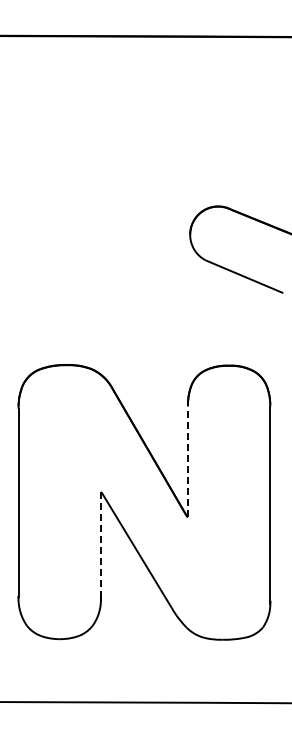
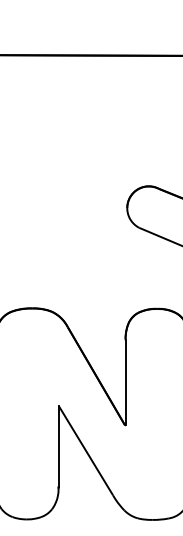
line: (187, 461) -> (125, 382), dashed -> solid
line: (100, 545) -> (58, 447), dashed -> solid

